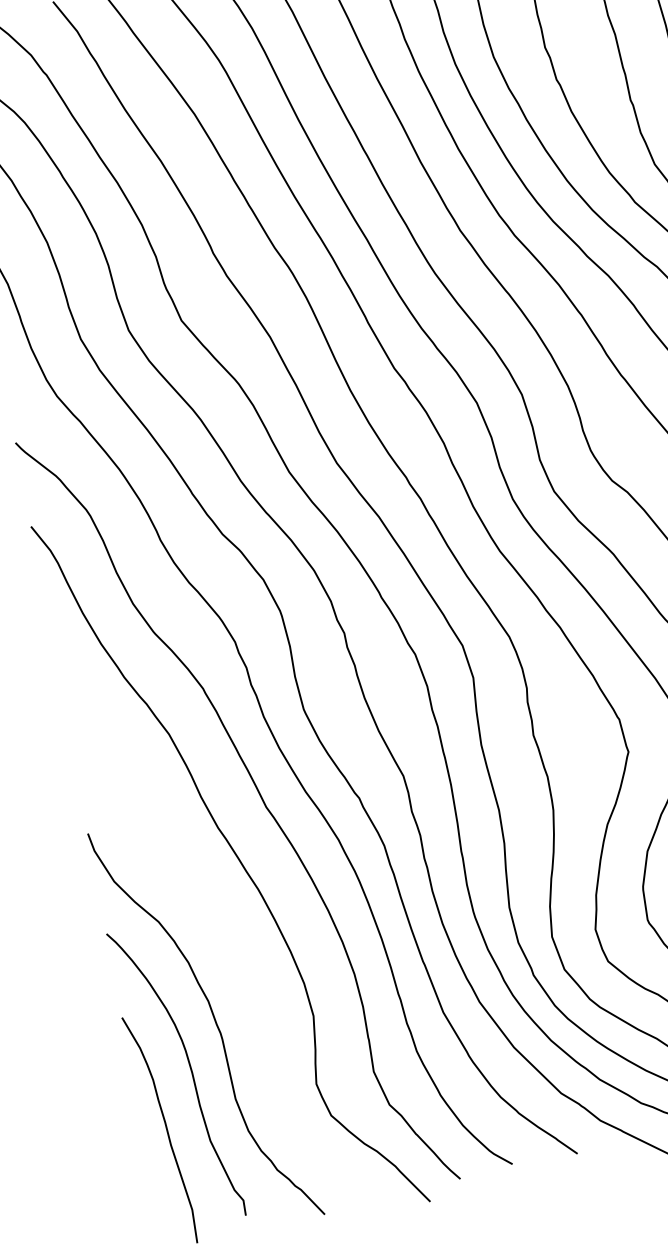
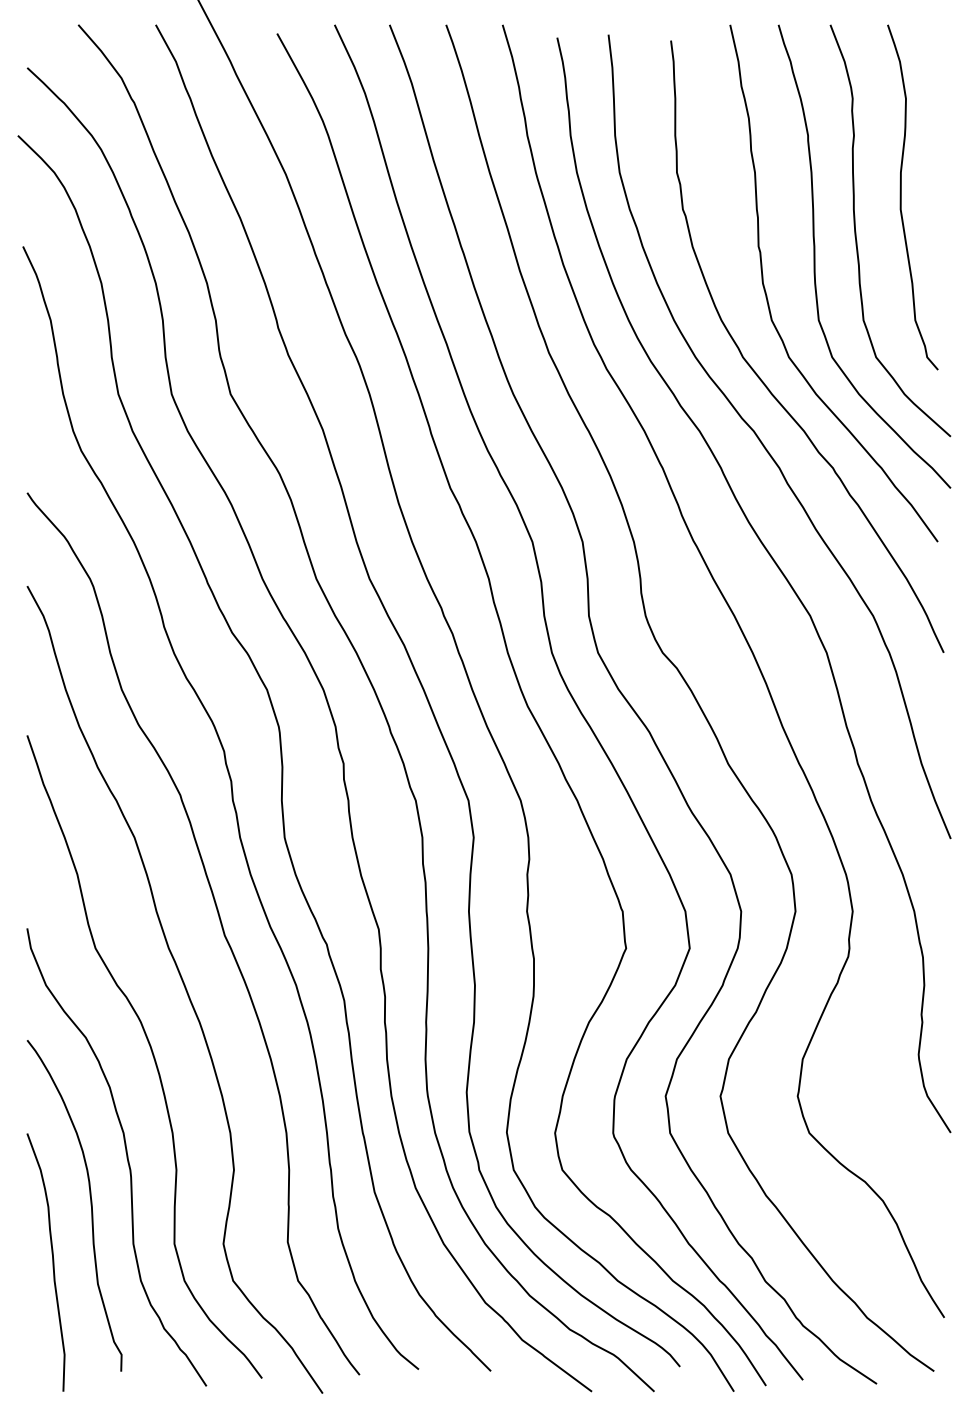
curve: (220, 925) -> (151, 1053), added

